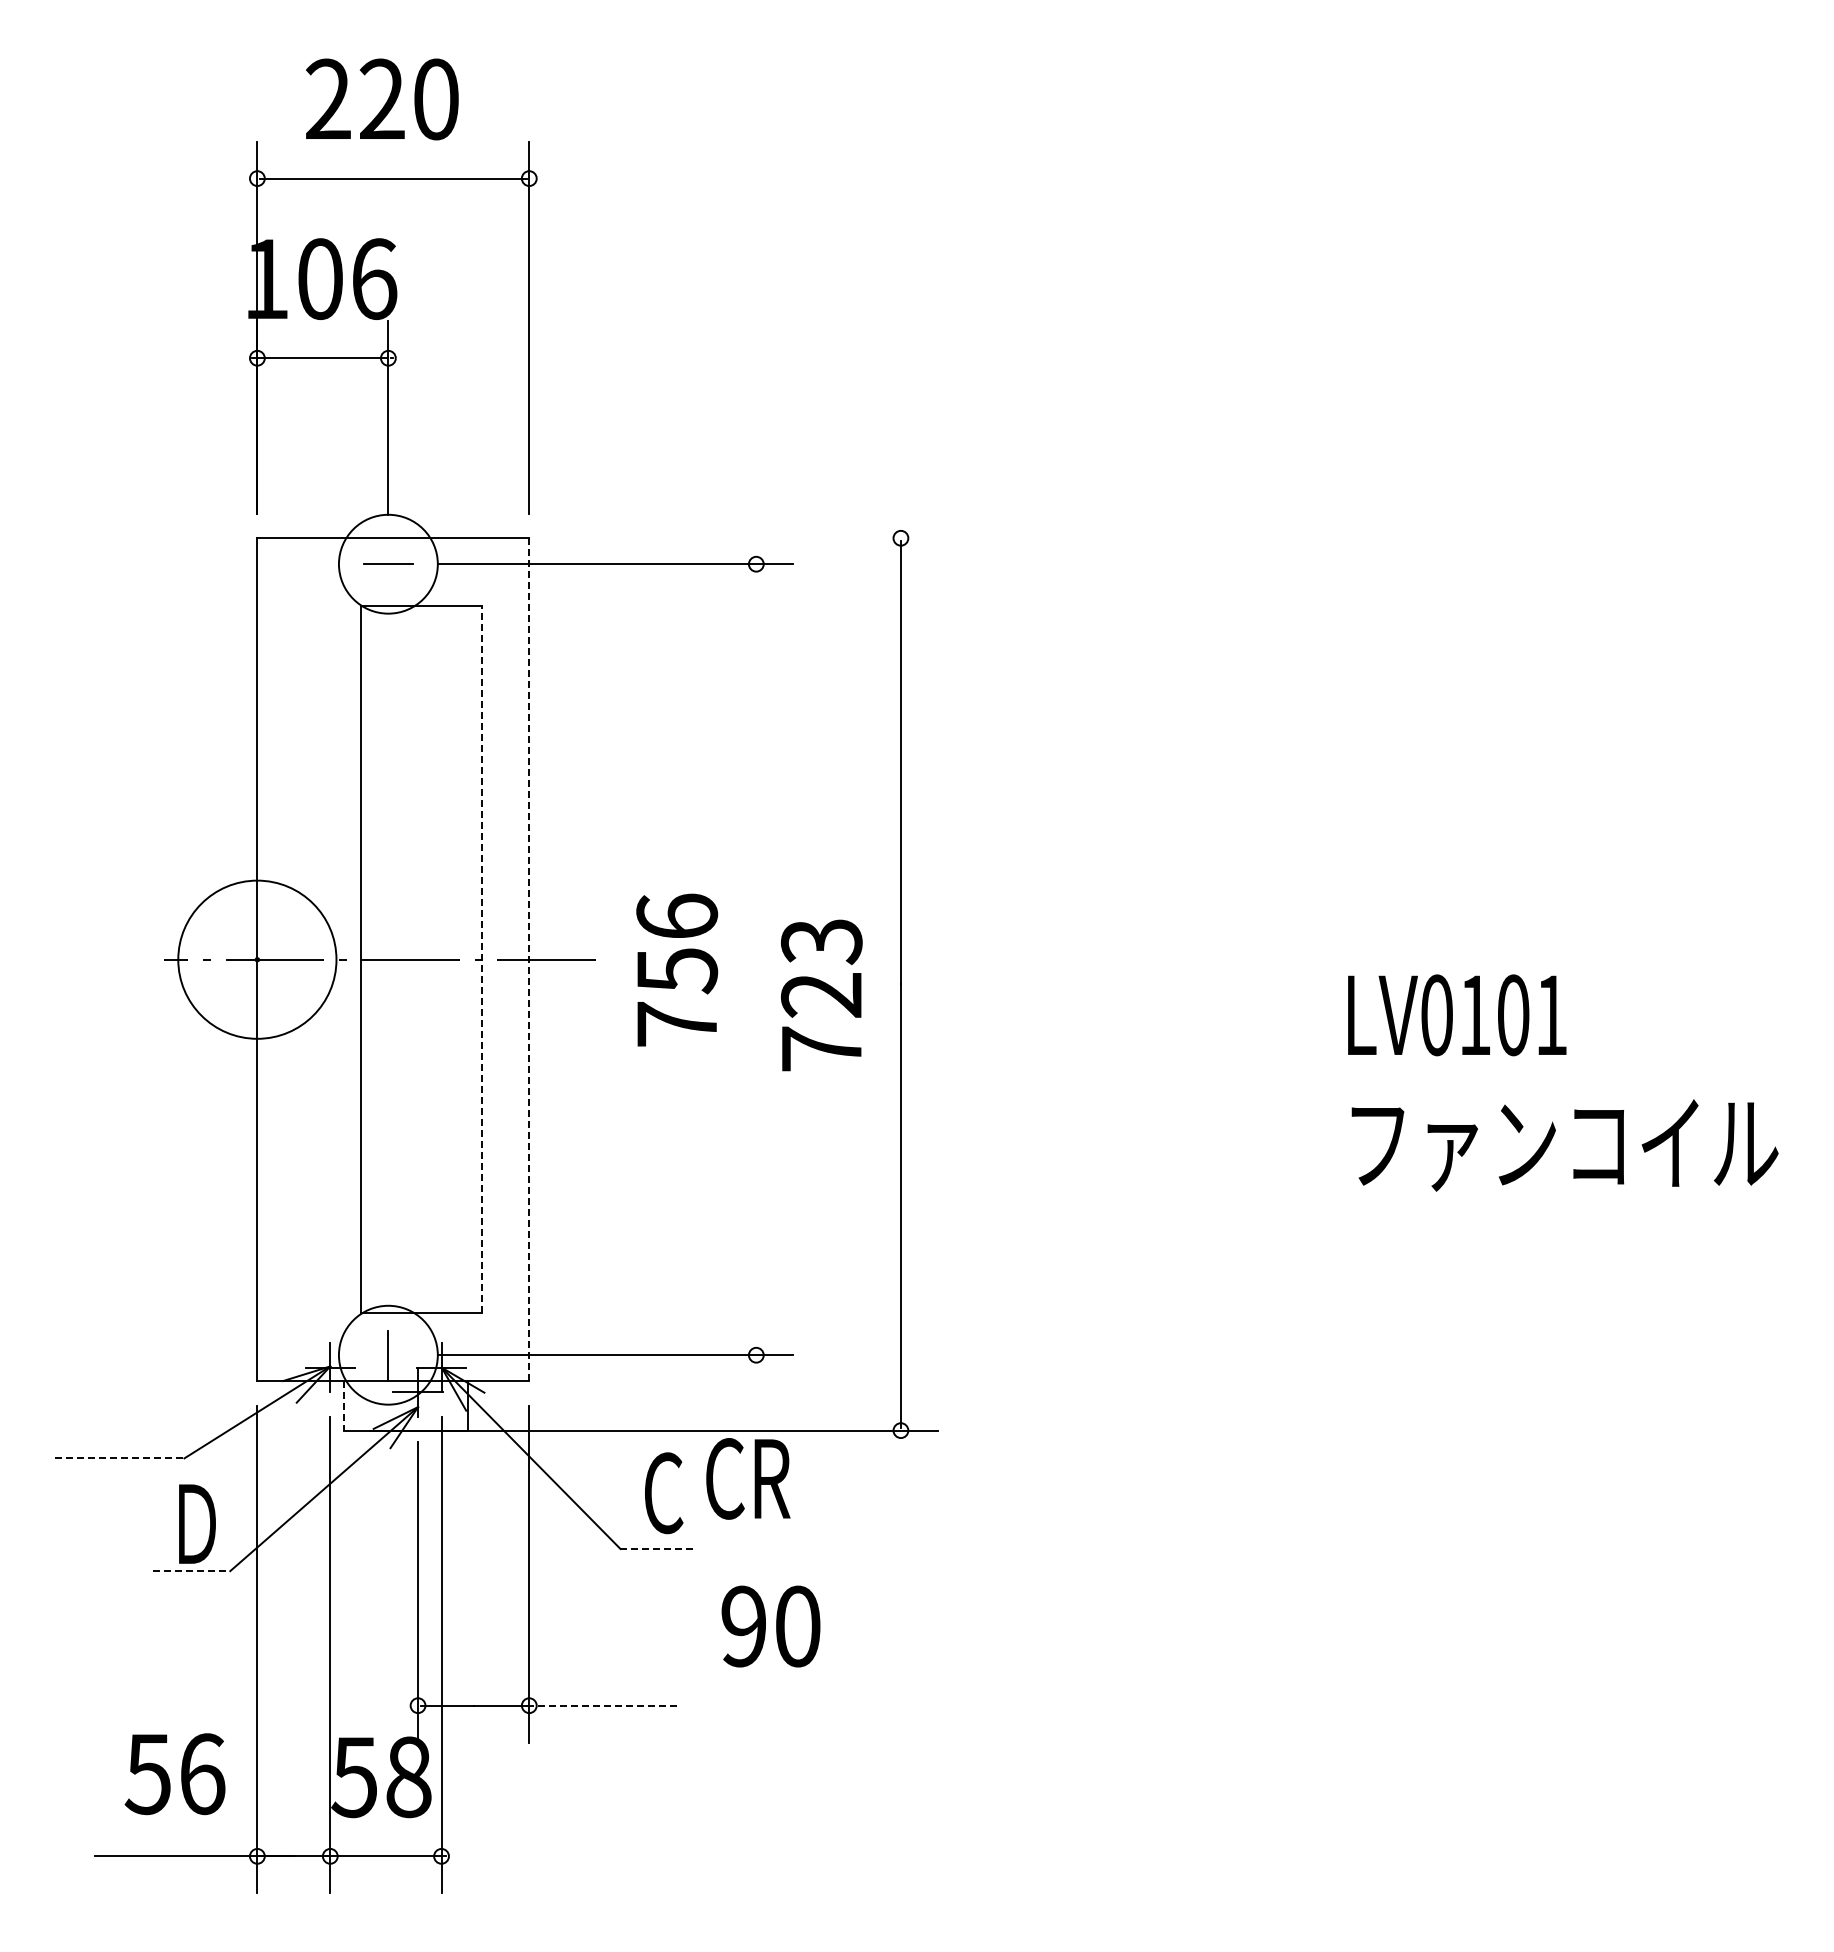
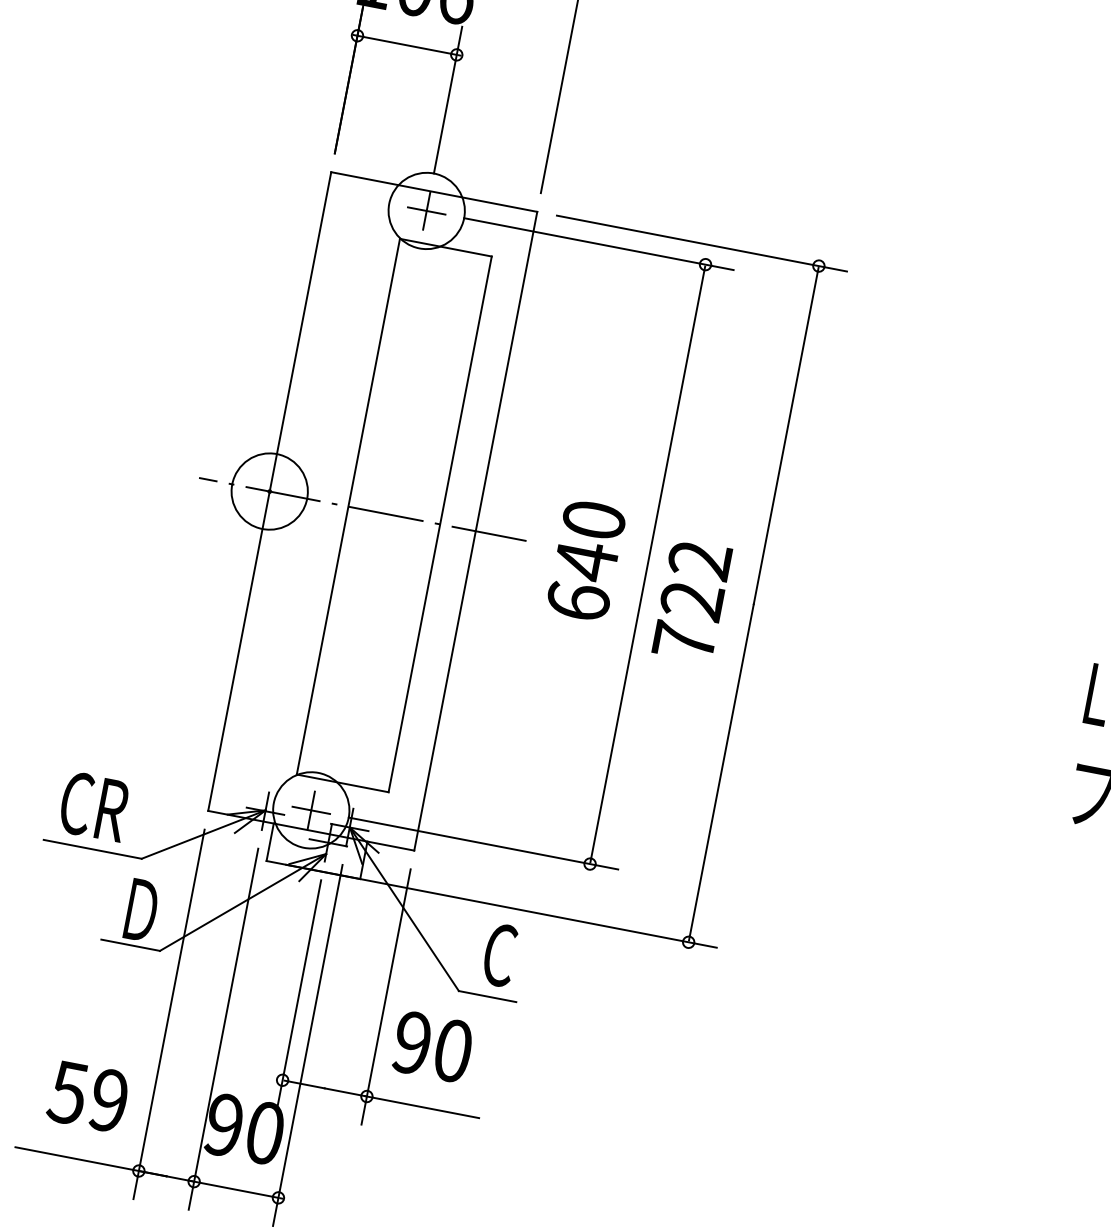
line: (746, 538) -> (701, 243), added
line: (388, 563) -> (426, 210), added
text: (821, 942) -> (699, 560), 723 -> 722
circle: (256, 959) -> (269, 491), size x0.62
line: (482, 959) -> (440, 524), dashed -> solid
line: (529, 959) -> (475, 531), dashed -> solid
line: (756, 959) -> (647, 564), added
text: (677, 969) -> (586, 560), 756 -> 640
line: (388, 1355) -> (311, 810), added
line: (343, 1405) -> (269, 841), dashed -> solid
line: (119, 1458) -> (92, 849), dashed -> solid
text: (748, 1478) -> (94, 806), moved
line: (658, 1548) -> (487, 996), dashed -> solid
line: (191, 1571) -> (130, 945), dashed -> solid
text: (770, 1626) -> (432, 1046), moved
line: (602, 1705) -> (422, 1107), dashed -> solid
text: (202, 1774) -> (109, 1100), 56 -> 59
text: (381, 1777) -> (244, 1129), 58 -> 90

